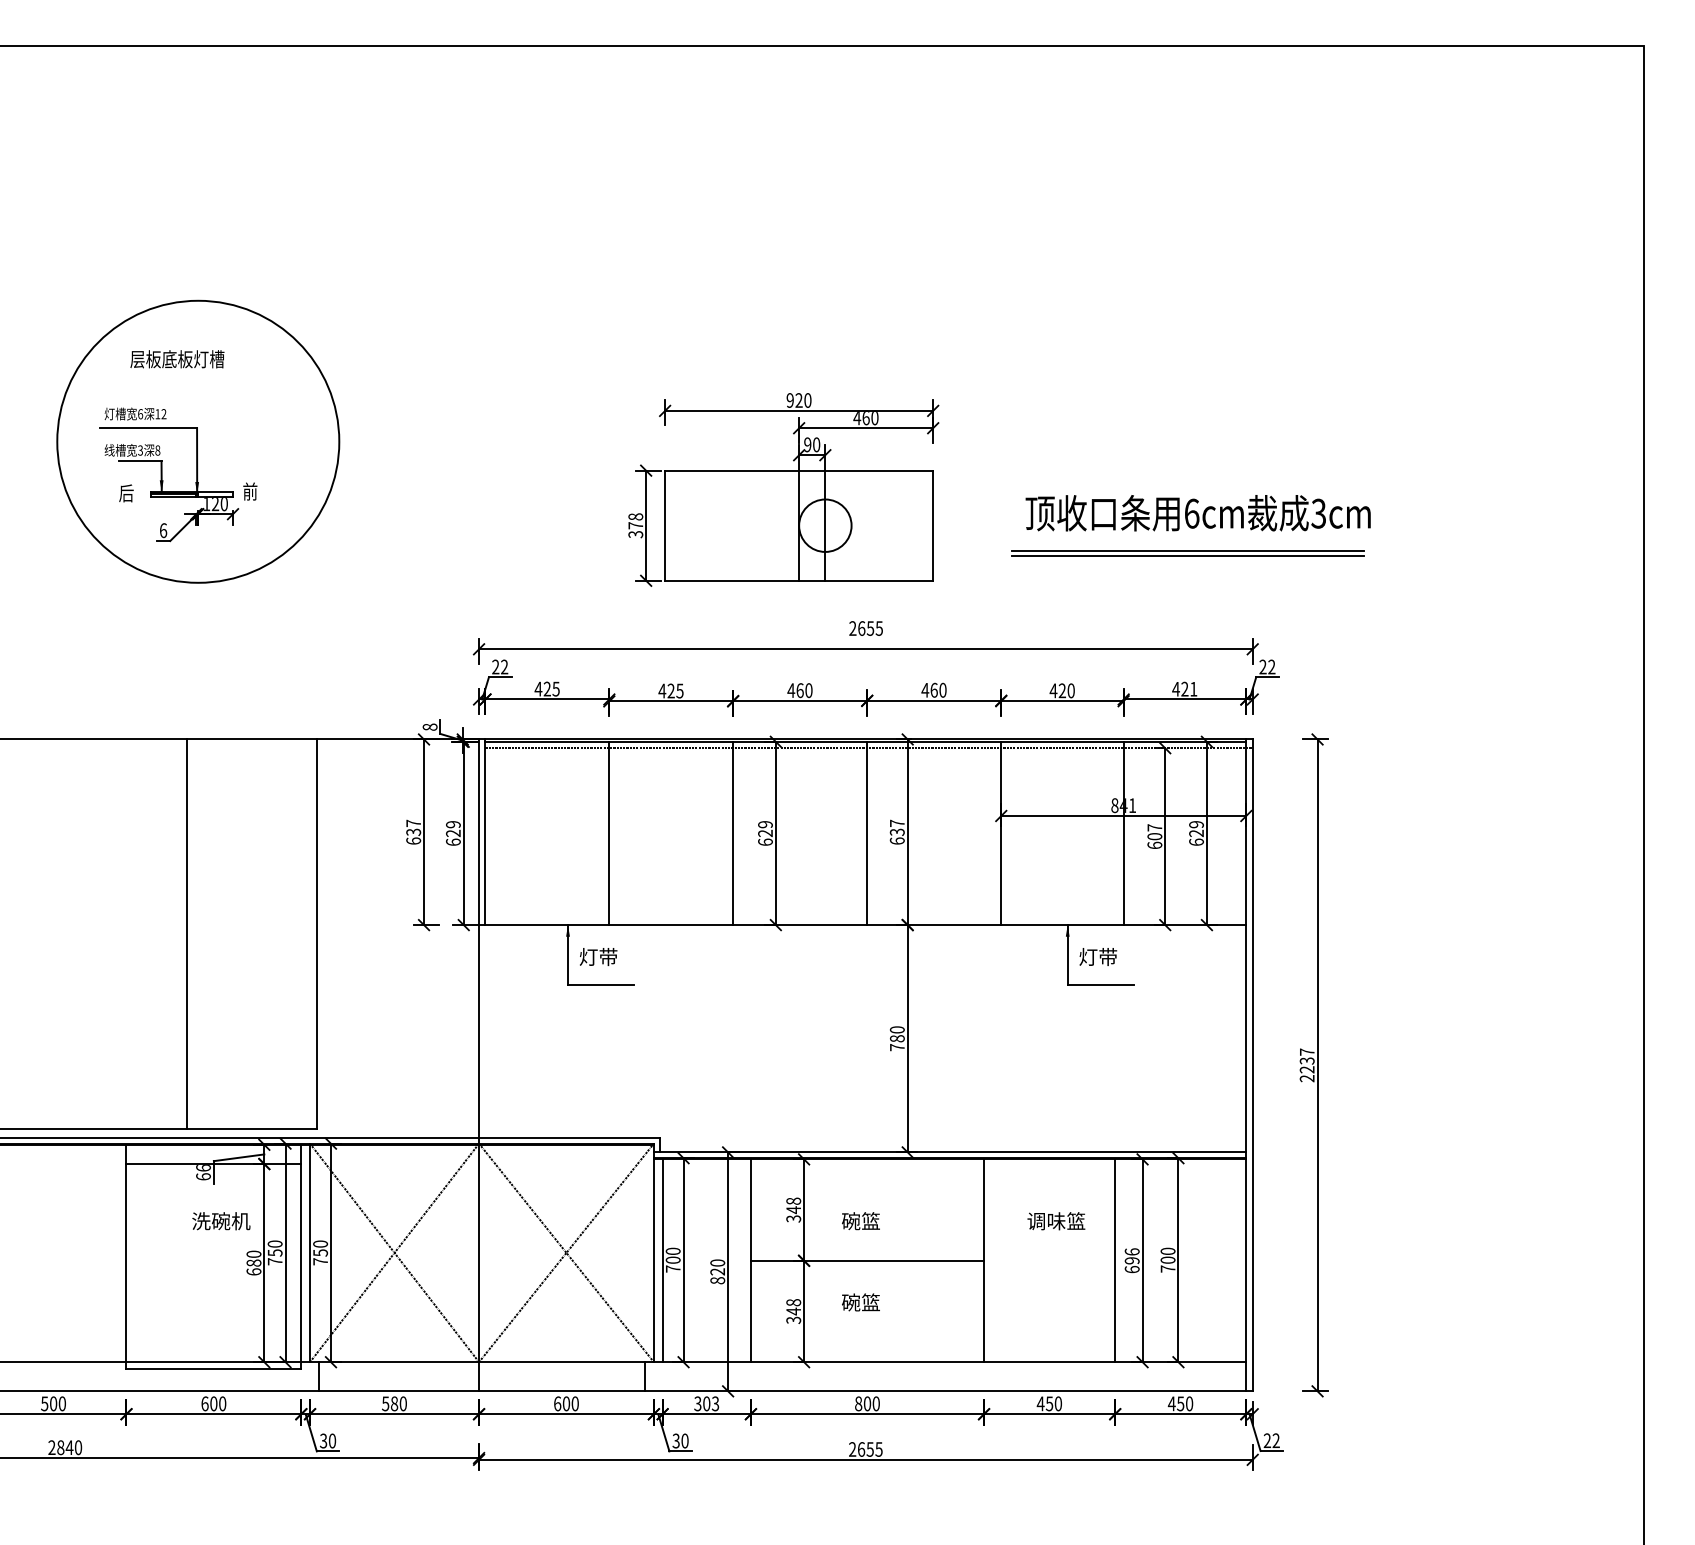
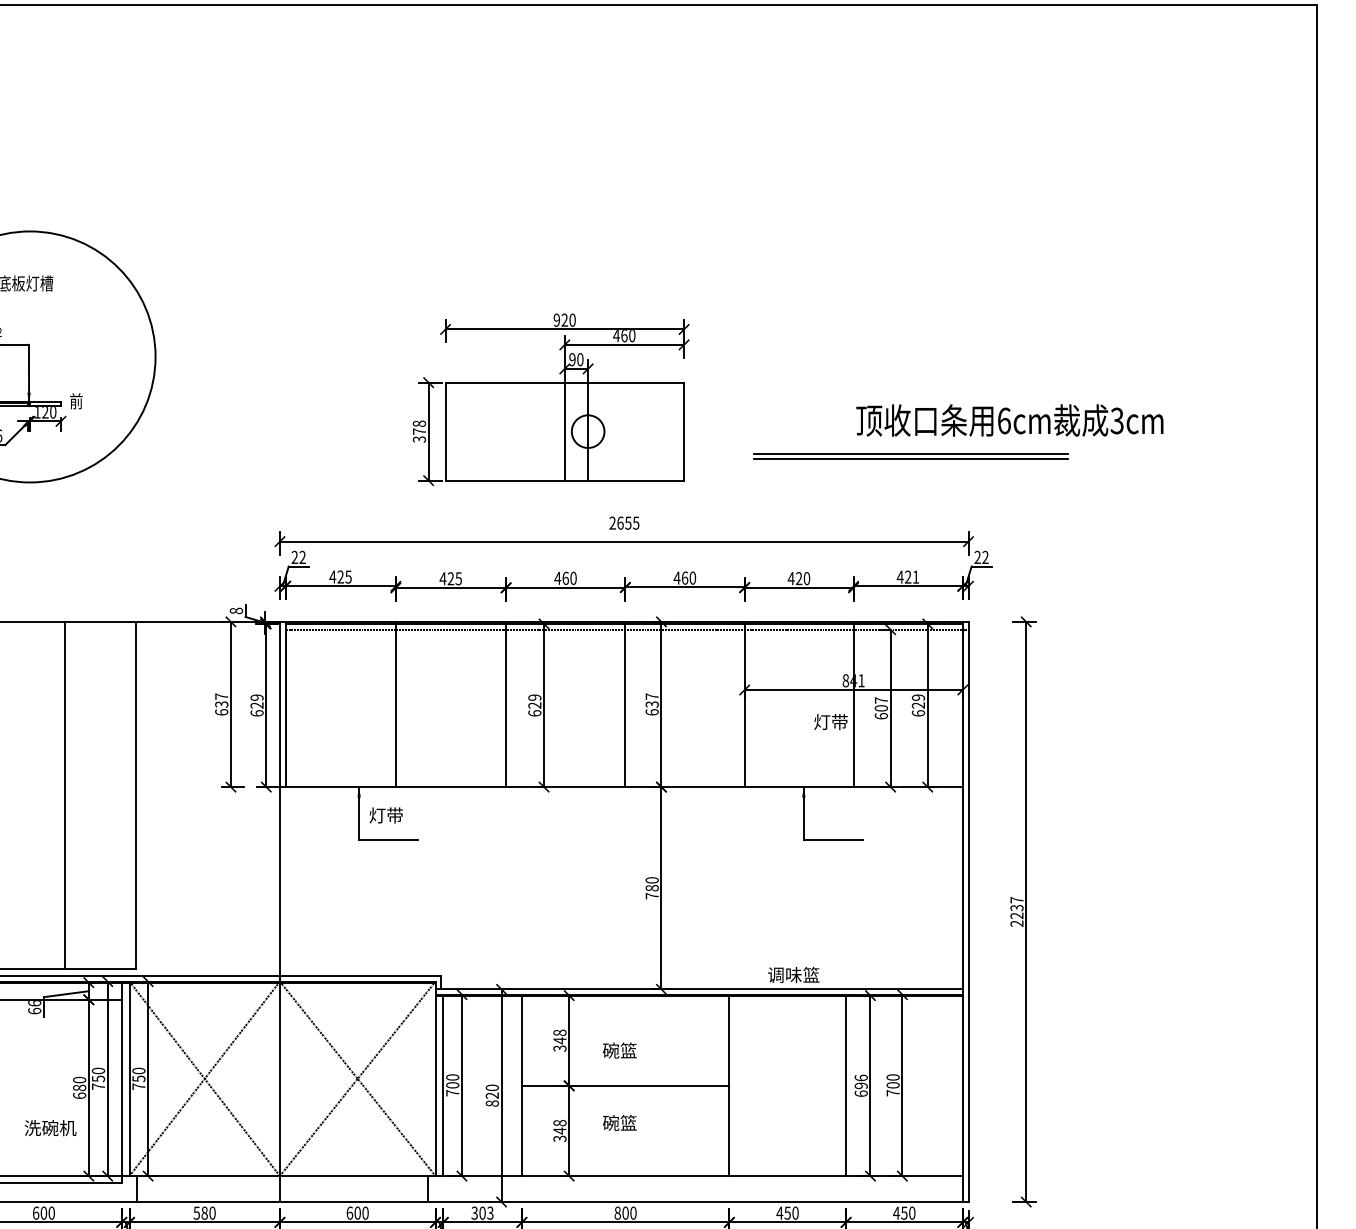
text: (1197, 513) -> (1009, 420), moved
circle: (825, 525) -> (588, 431), size x0.7
line: (186, 934) -> (64, 795), moved
text: (1098, 956) -> (831, 721), moved
text: (221, 1221) -> (50, 1128), moved
text: (1056, 1221) -> (793, 975), moved

